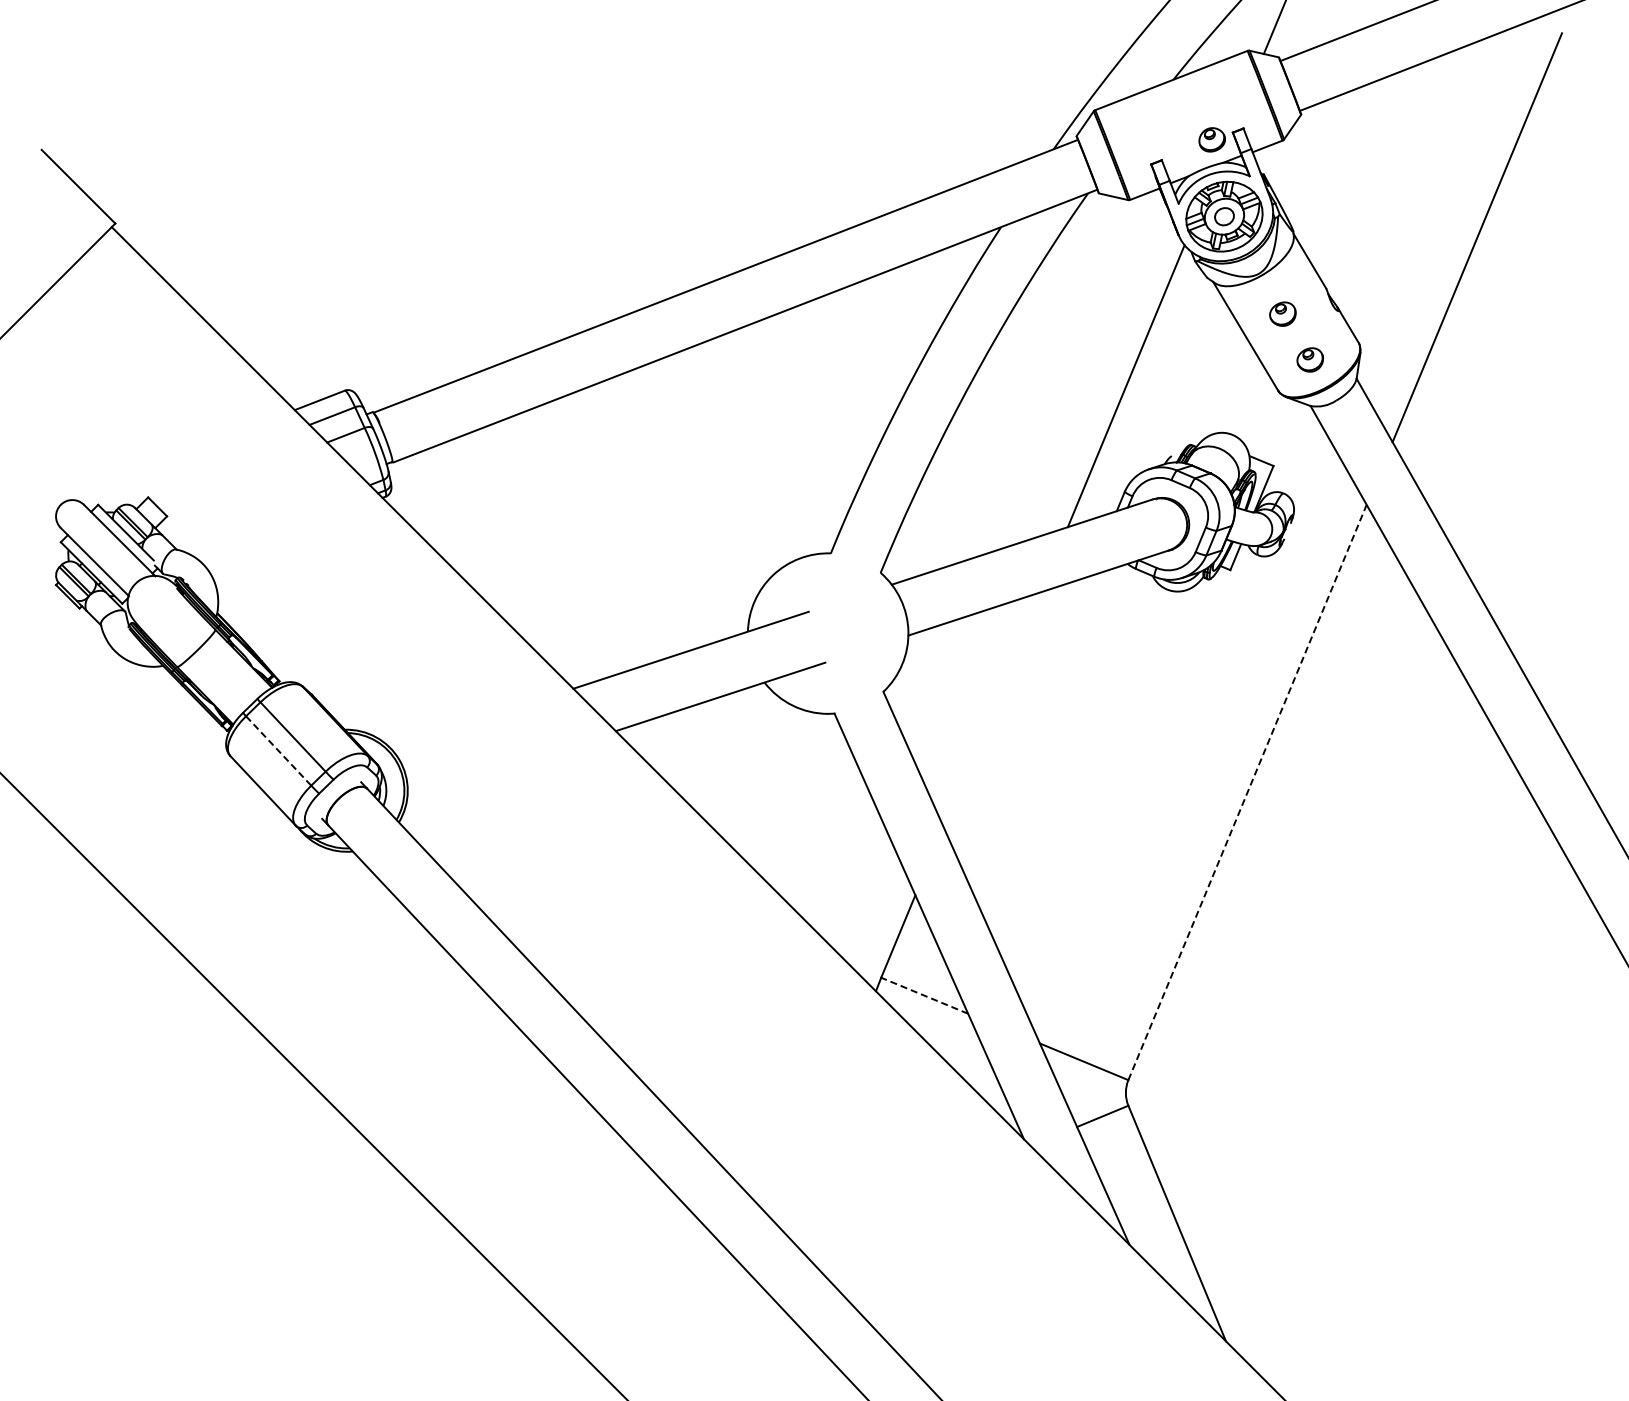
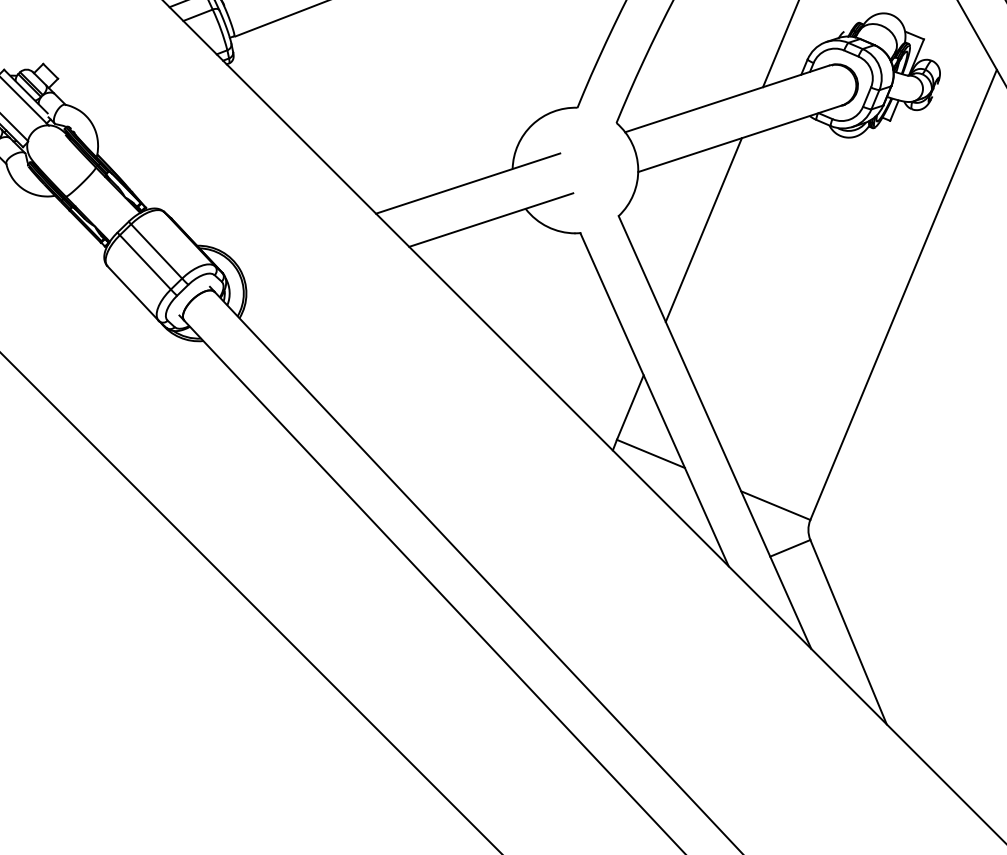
line: (991, 709) -> (703, 229), added
line: (278, 750) -> (145, 262), dashed -> solid
line: (1247, 792) -> (903, 294), dashed -> solid
line: (924, 995) -> (650, 453), dashed -> solid

